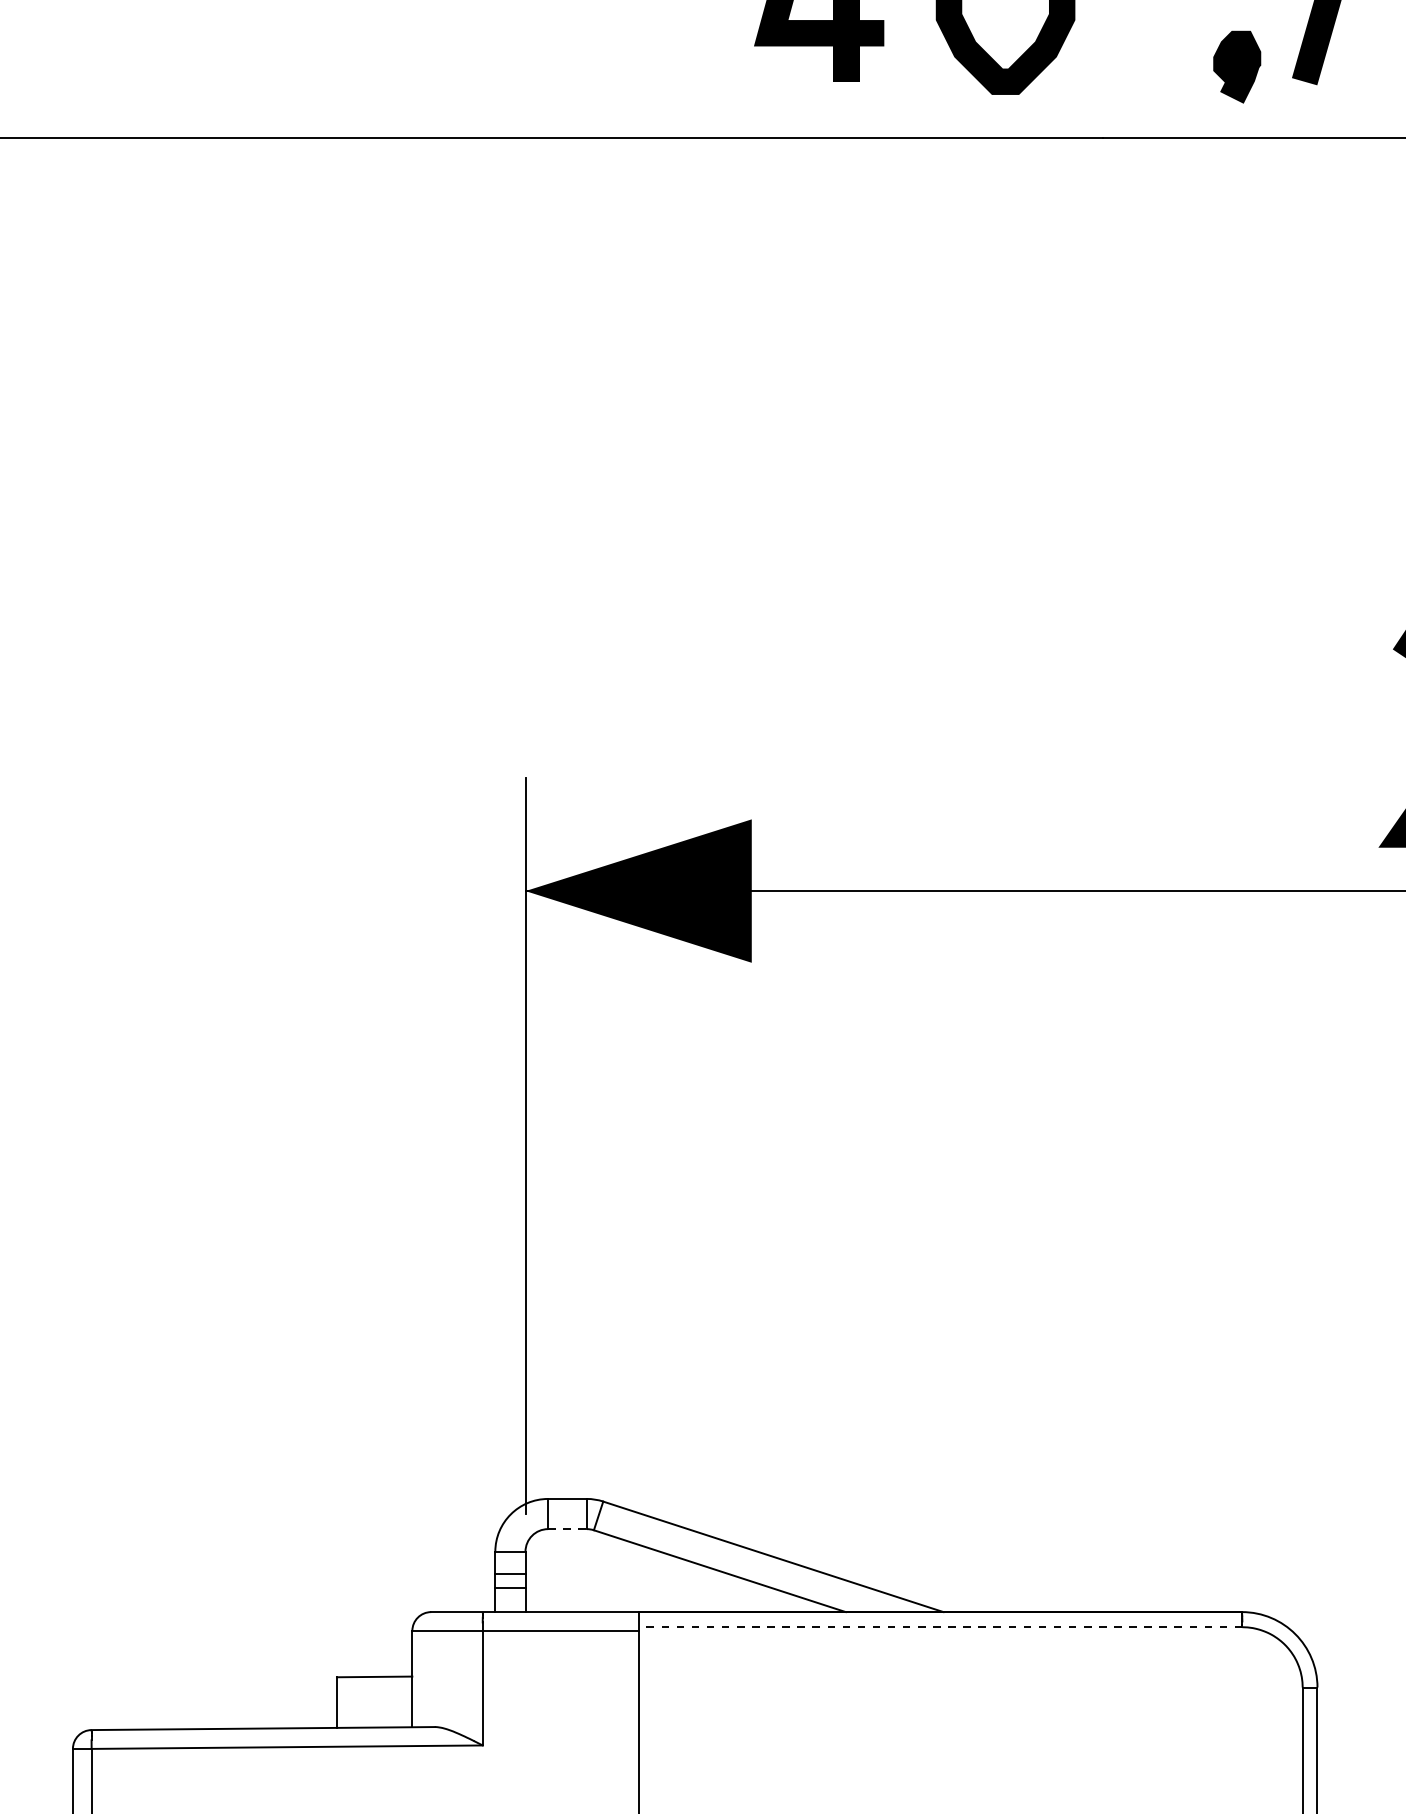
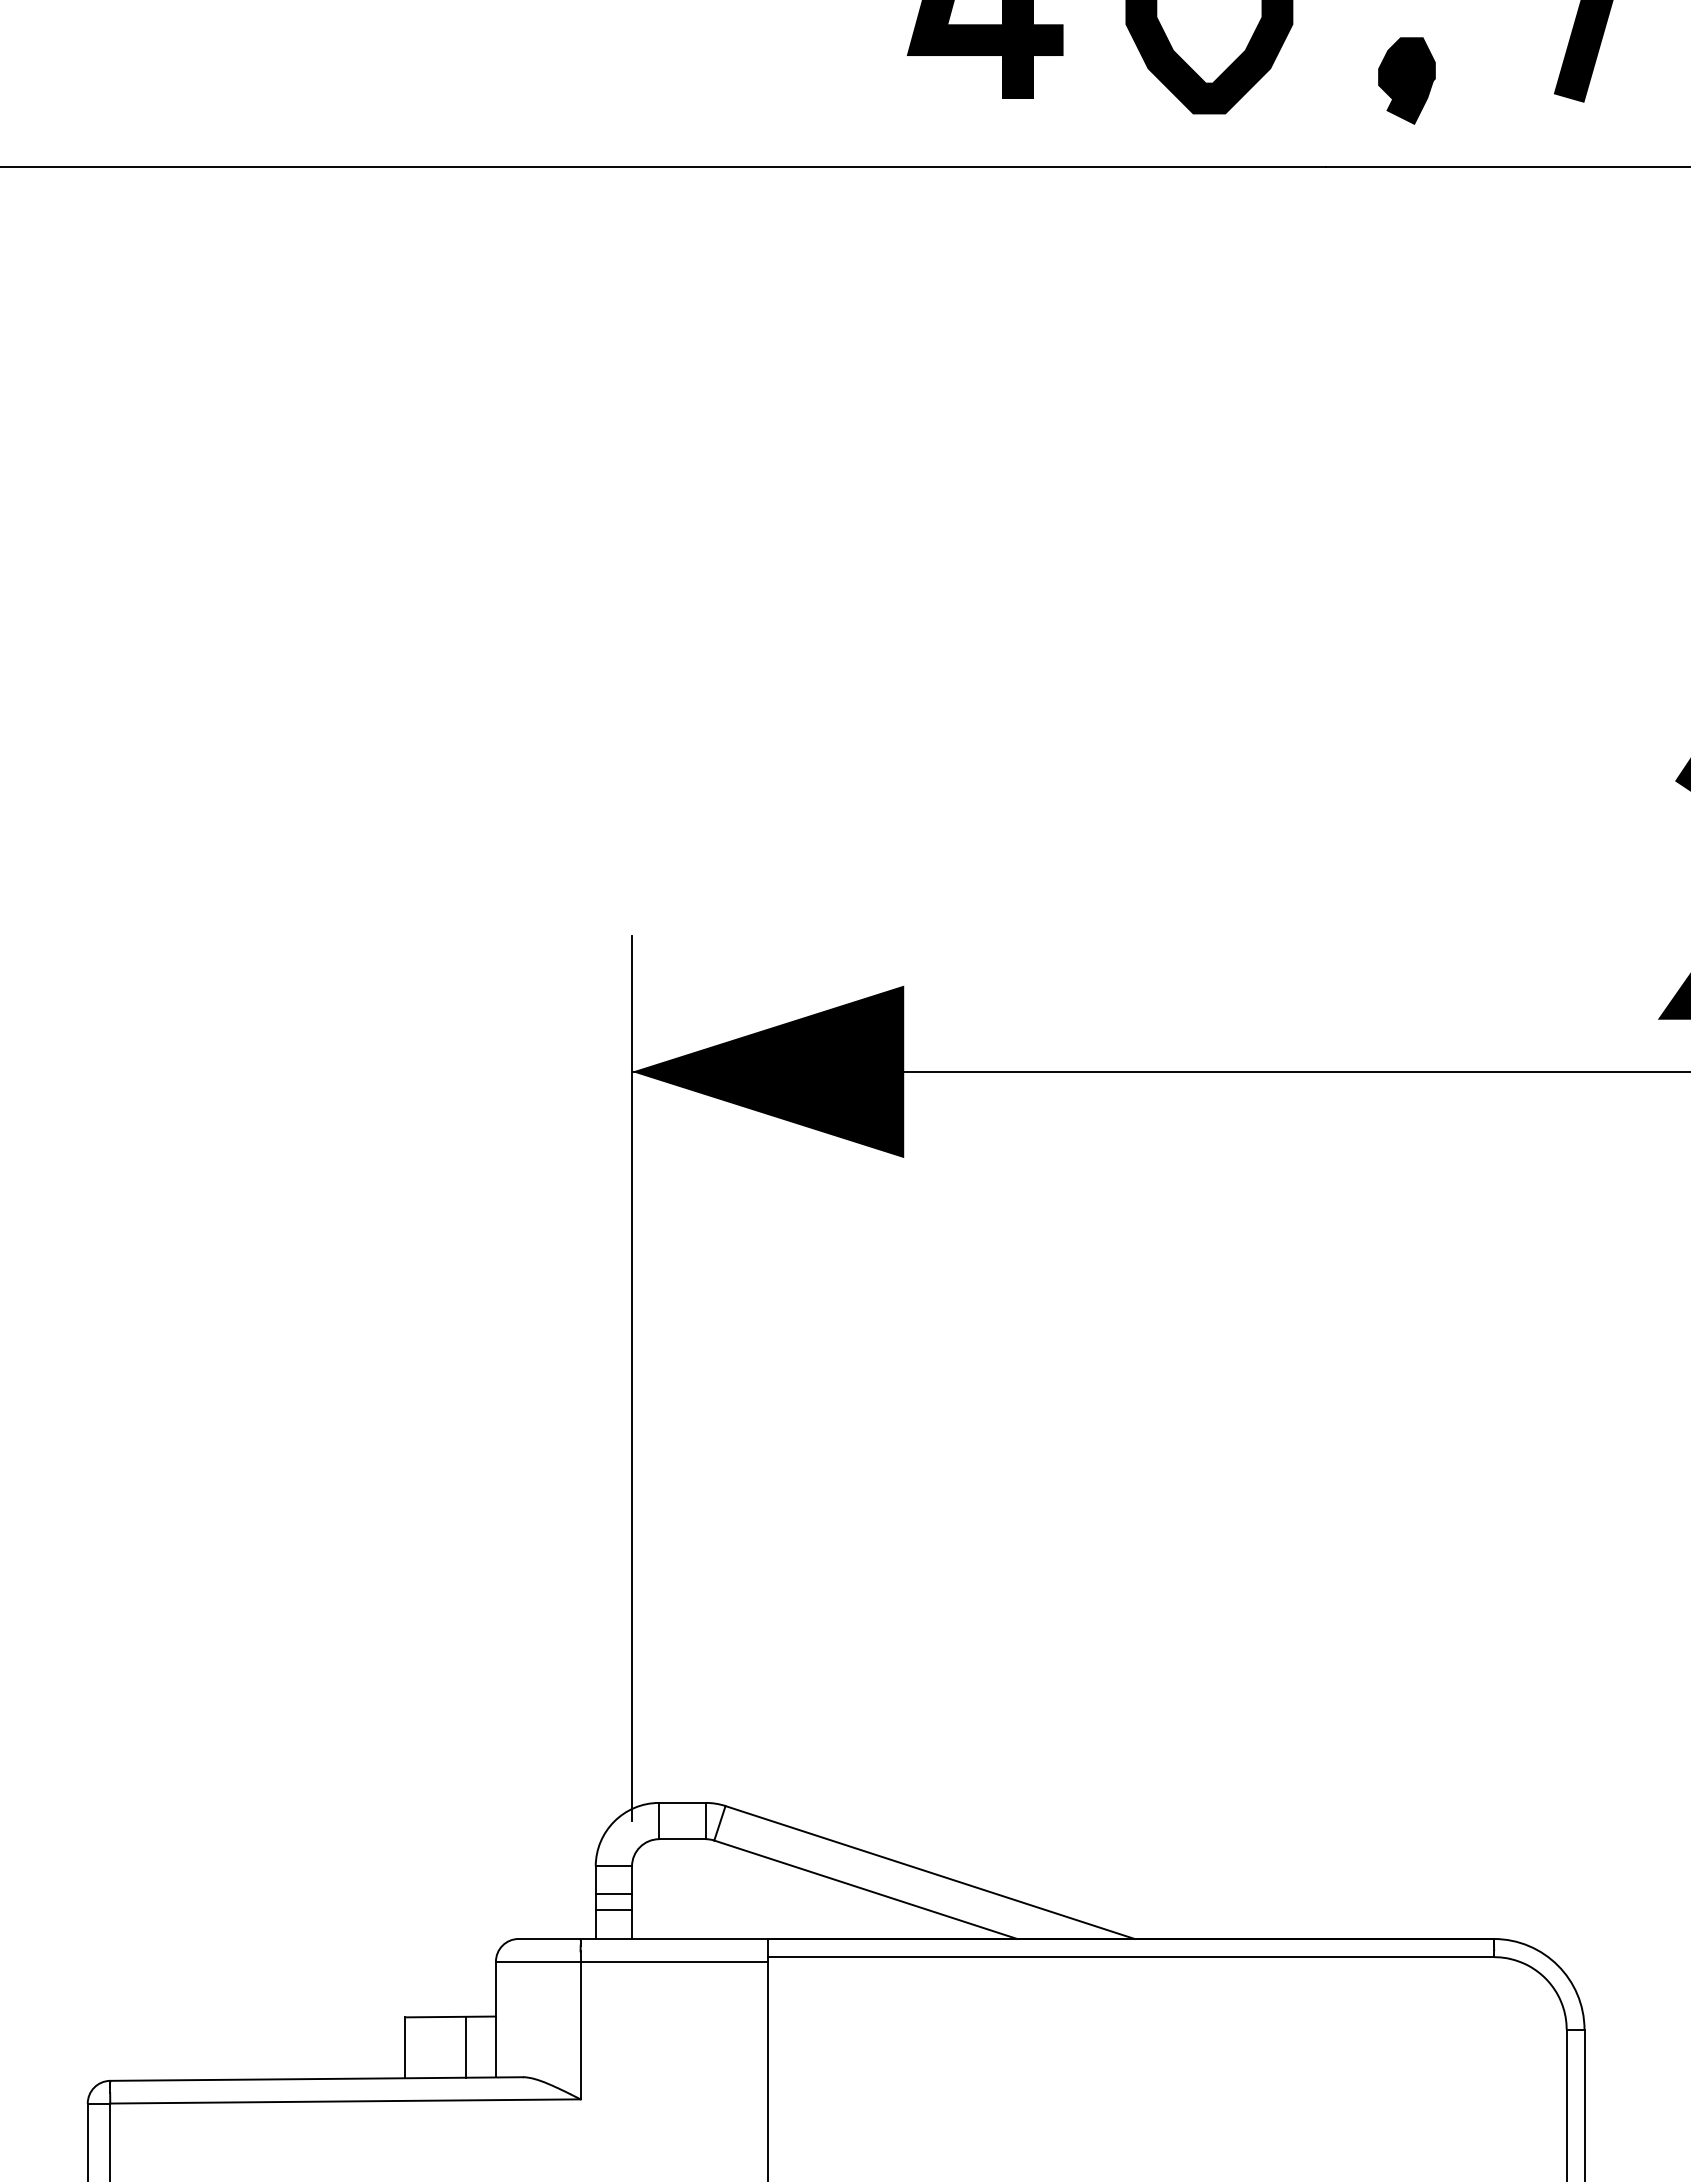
part: (1236, 66) -> (1406, 80), moved
line: (568, 1529) -> (683, 1839), dashed -> solid
line: (939, 1627) -> (1130, 1957), dashed -> solid
line: (387, 1701) -> (465, 2046), added

